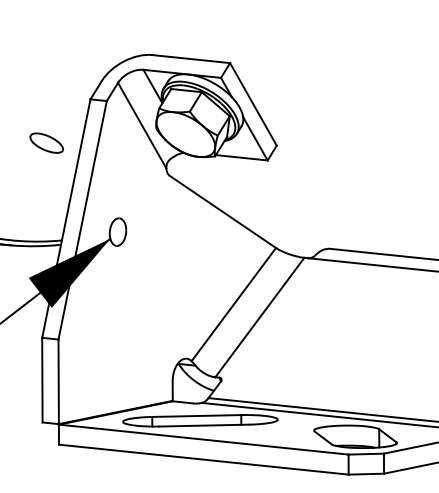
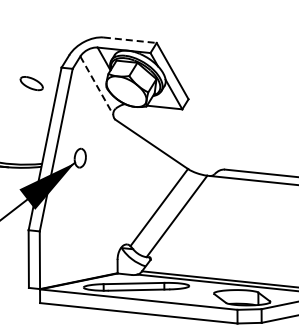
line: (191, 59) -> (130, 40), solid -> dashed
line: (143, 126) -> (97, 86), solid -> dashed
part: (46, 143) -> (31, 83), moved

